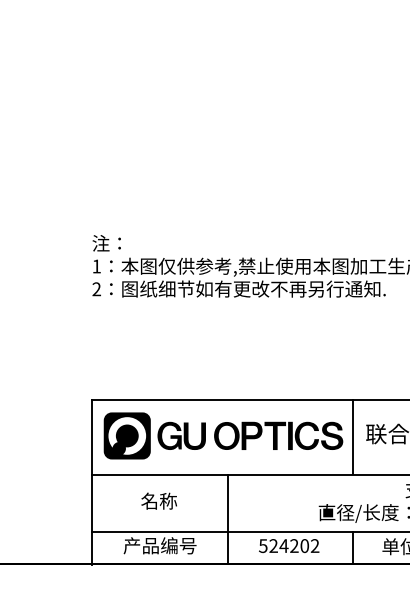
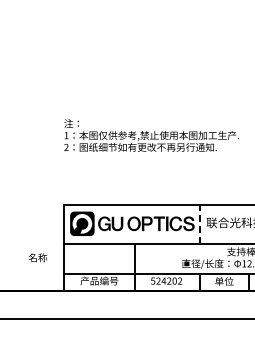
line: (352, 435) -> (199, 223), solid -> dashed
text: (158, 500) -> (37, 257), moved

